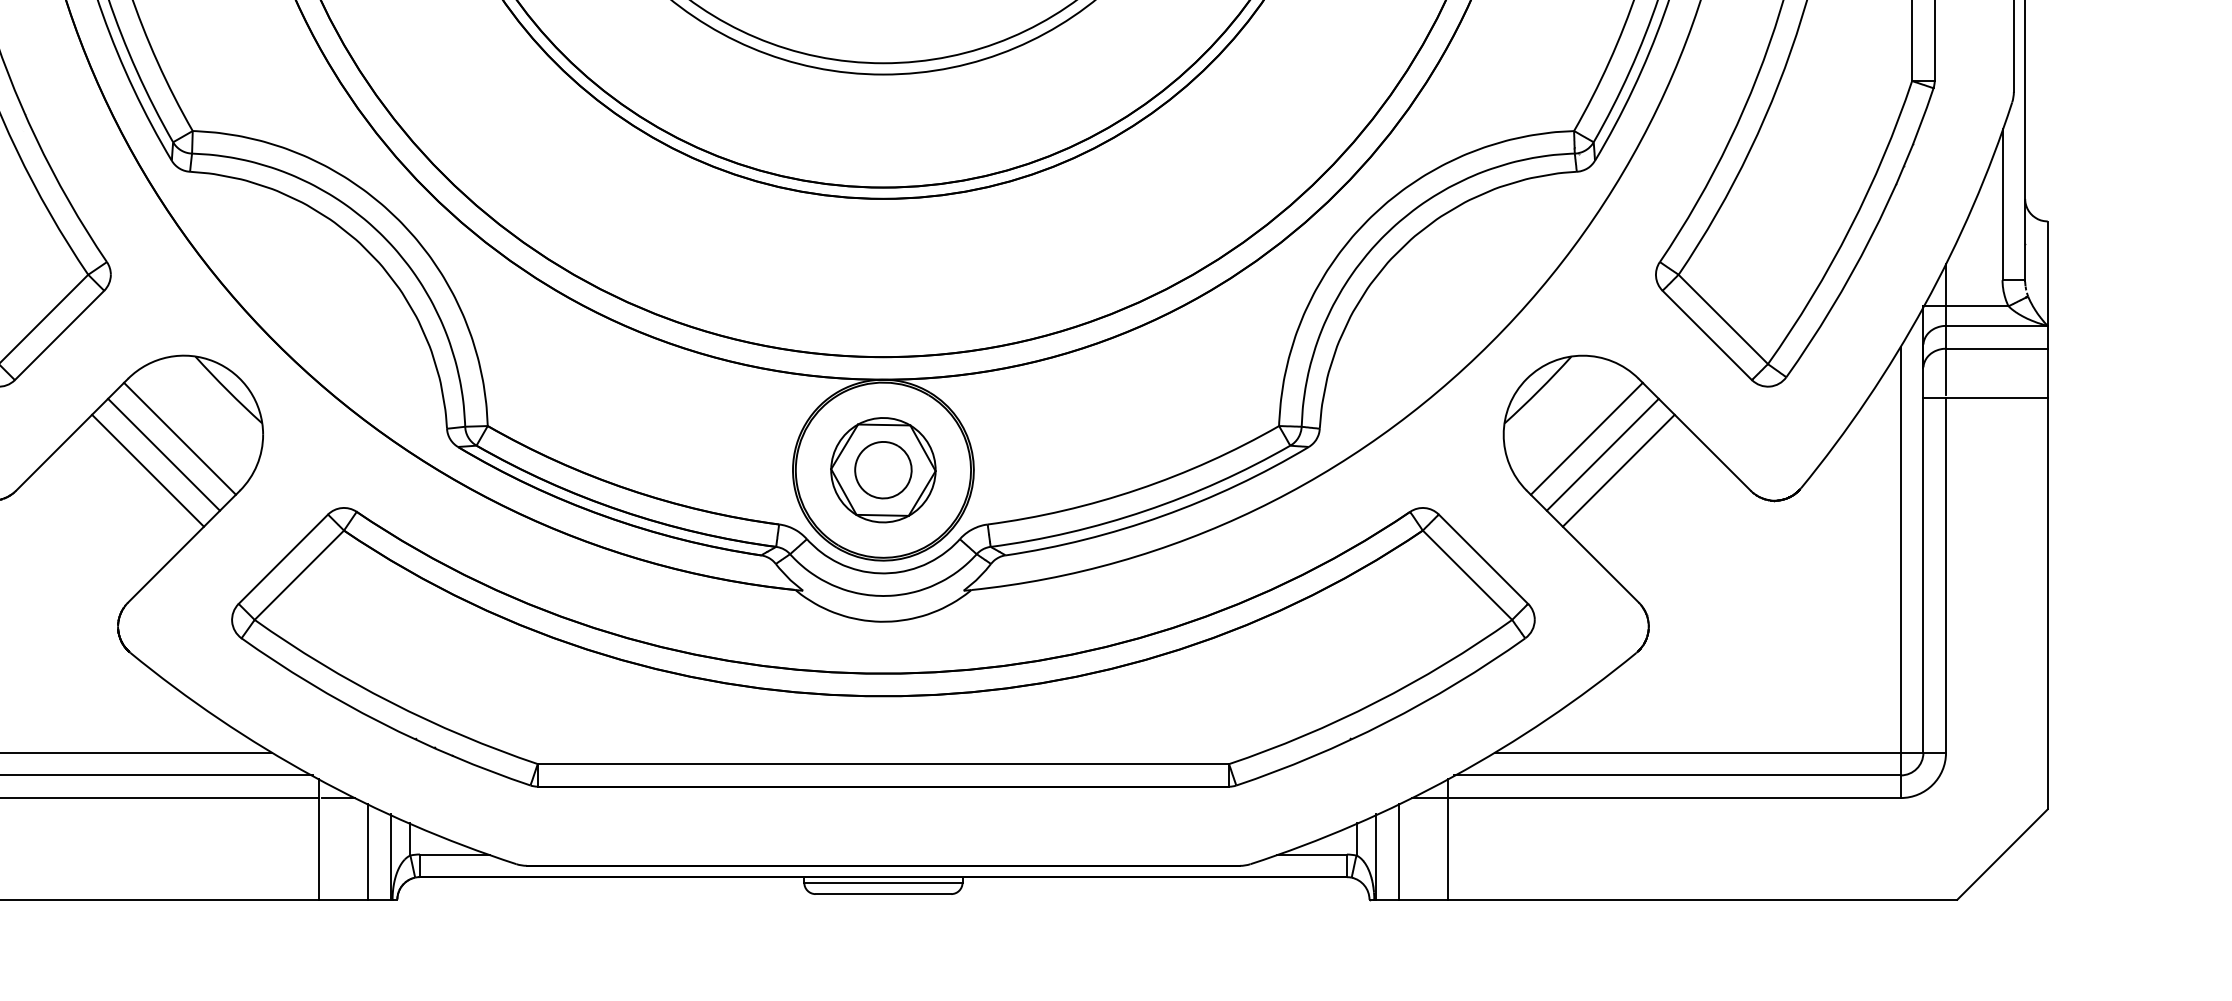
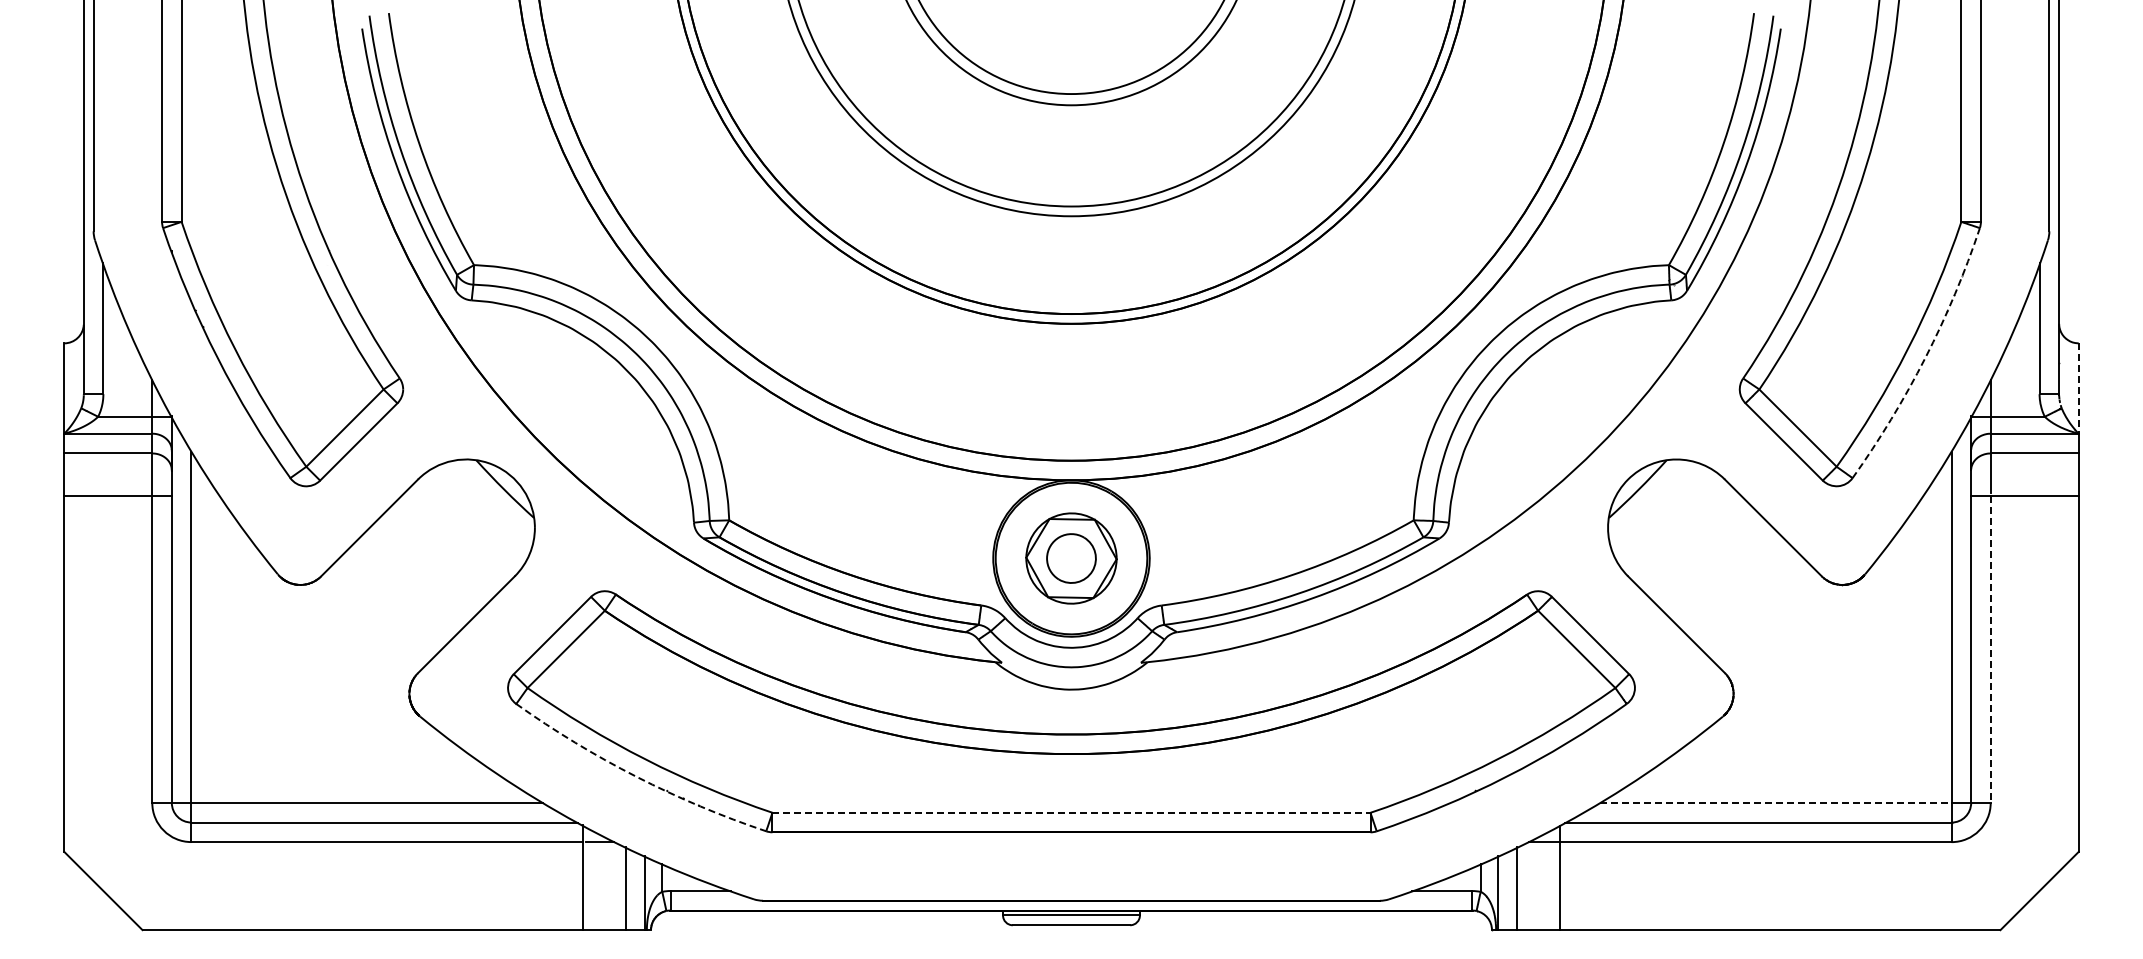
arc: (1870, 237) -> (1925, 357), solid -> dashed
line: (2047, 274) -> (2078, 389), solid -> dashed
line: (179, 437) -> (462, 530), removed
line: (1586, 437) -> (1679, 530), removed
line: (163, 453) -> (448, 544), removed
line: (1602, 453) -> (1693, 544), removed
line: (147, 470) -> (434, 558), removed
line: (1618, 470) -> (1707, 558), removed
line: (1945, 575) -> (1990, 649), solid -> dashed
arc: (380, 722) -> (636, 776), solid -> dashed
line: (1697, 753) -> (1775, 803), solid -> dashed
line: (883, 763) -> (1071, 812), solid -> dashed

